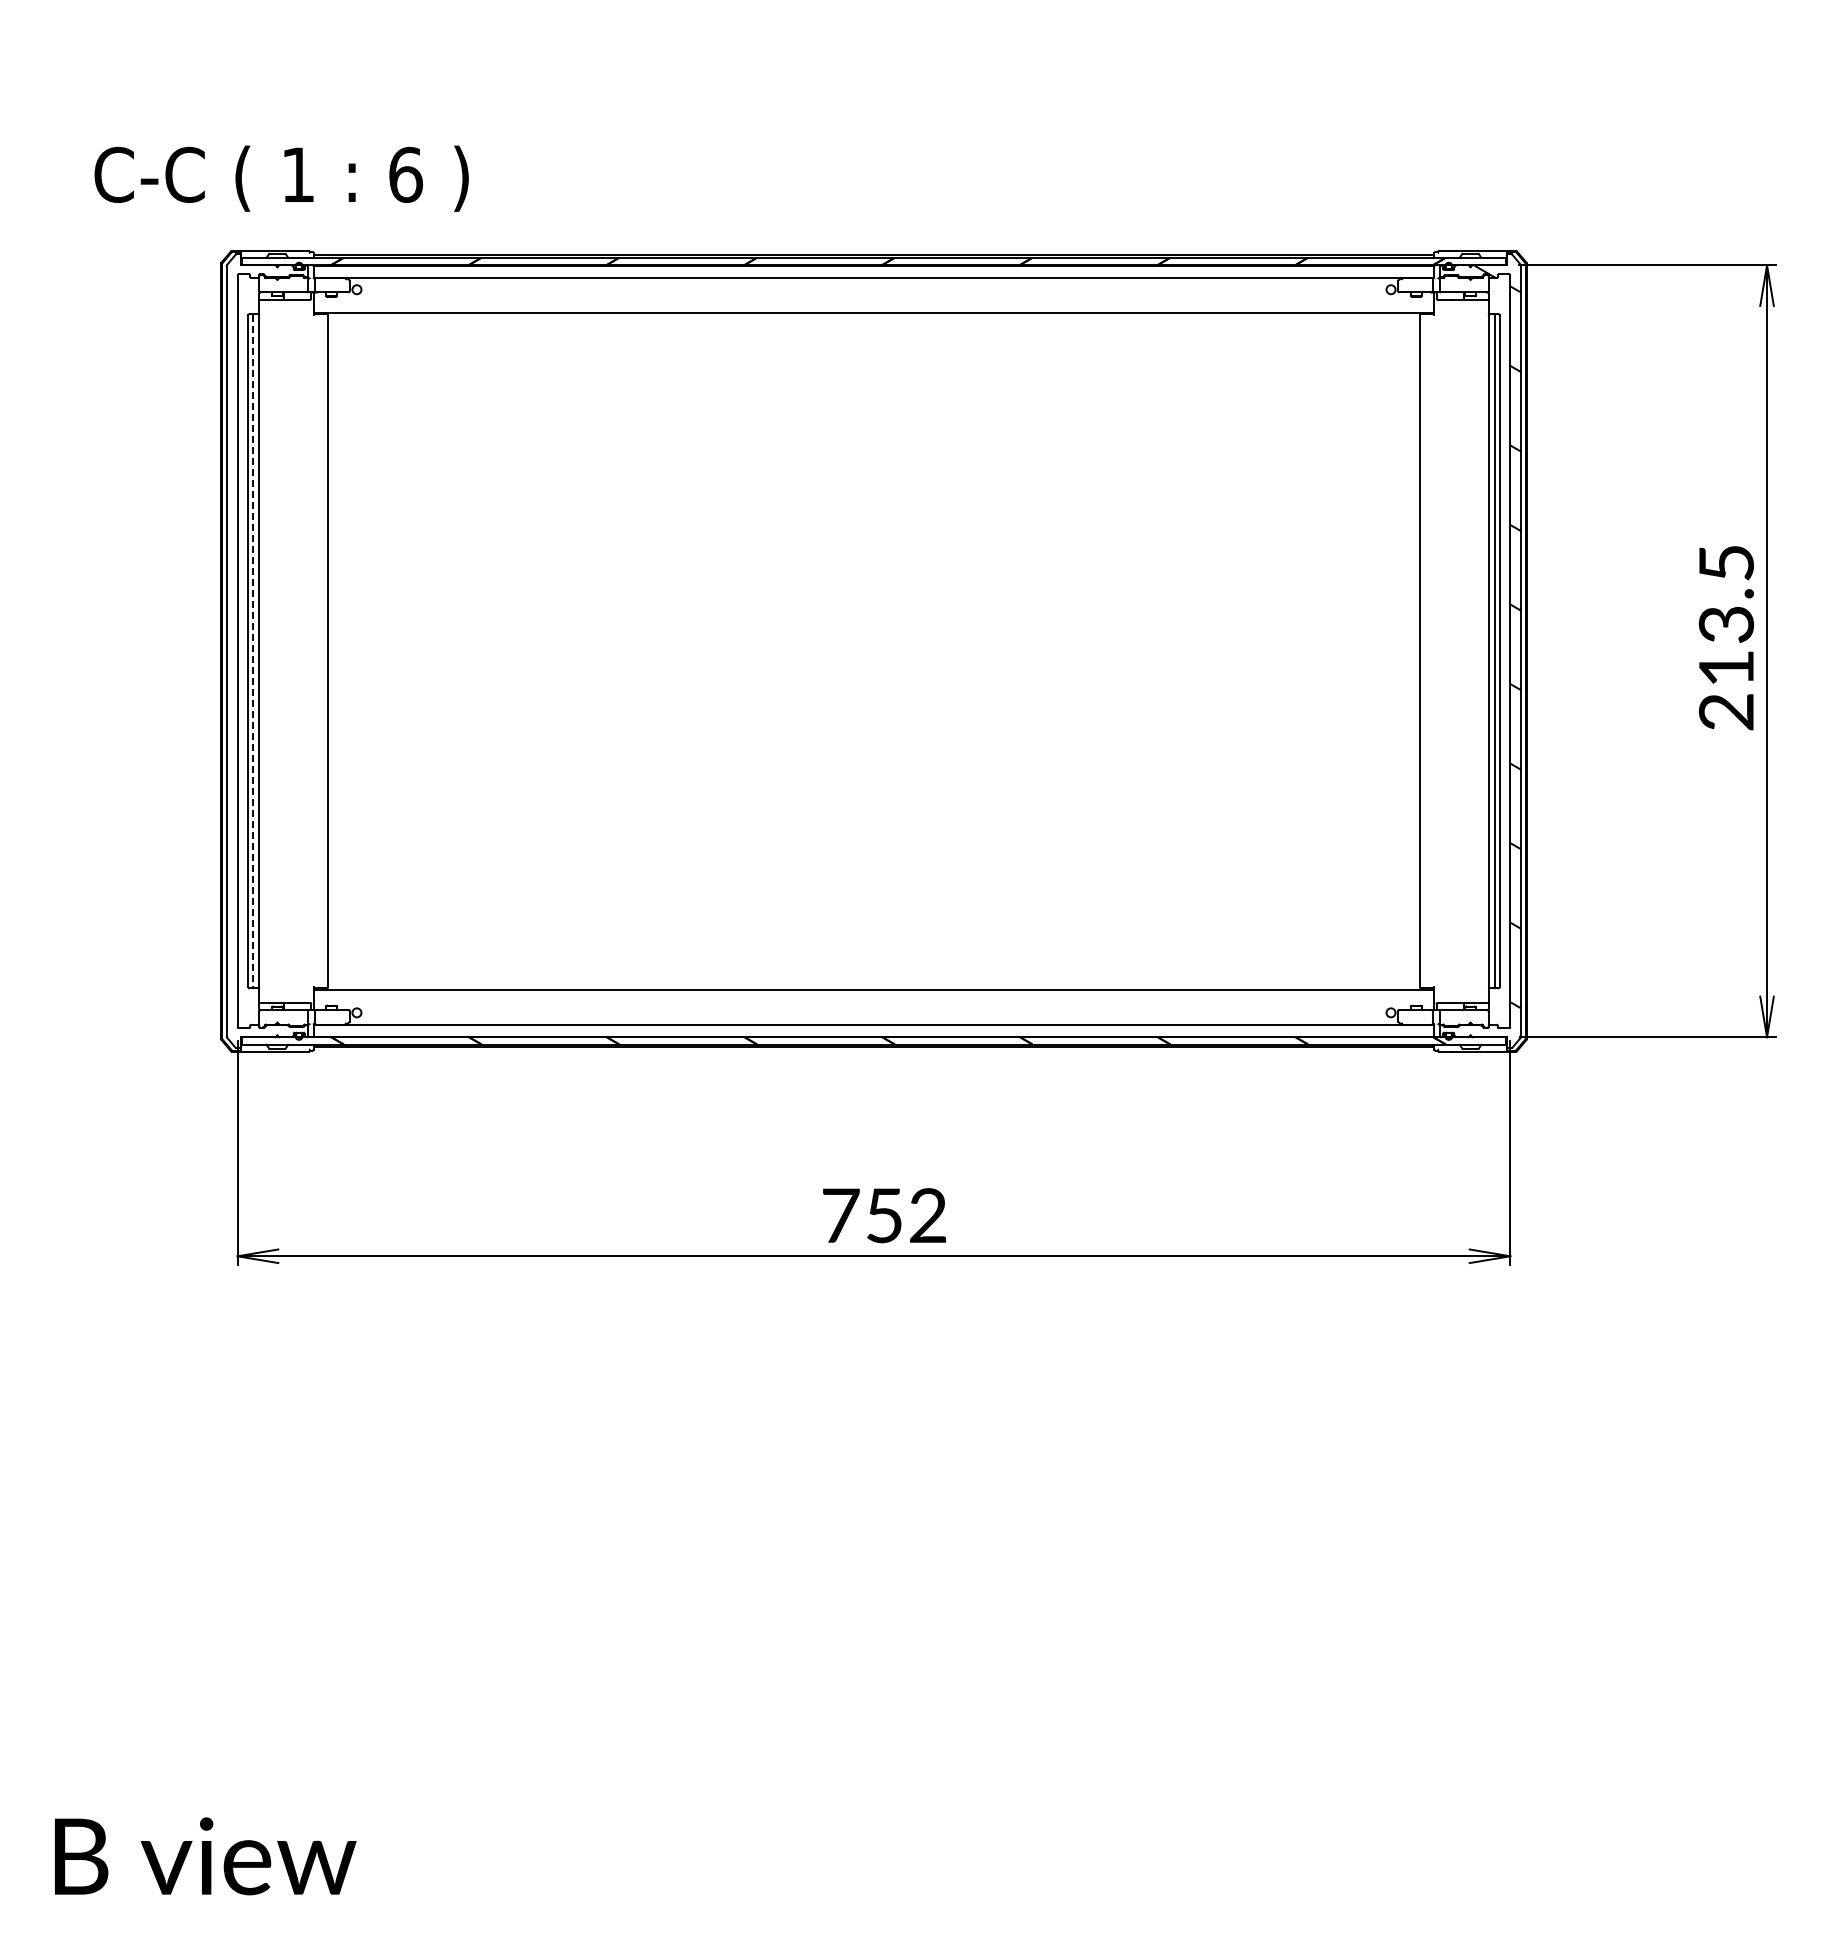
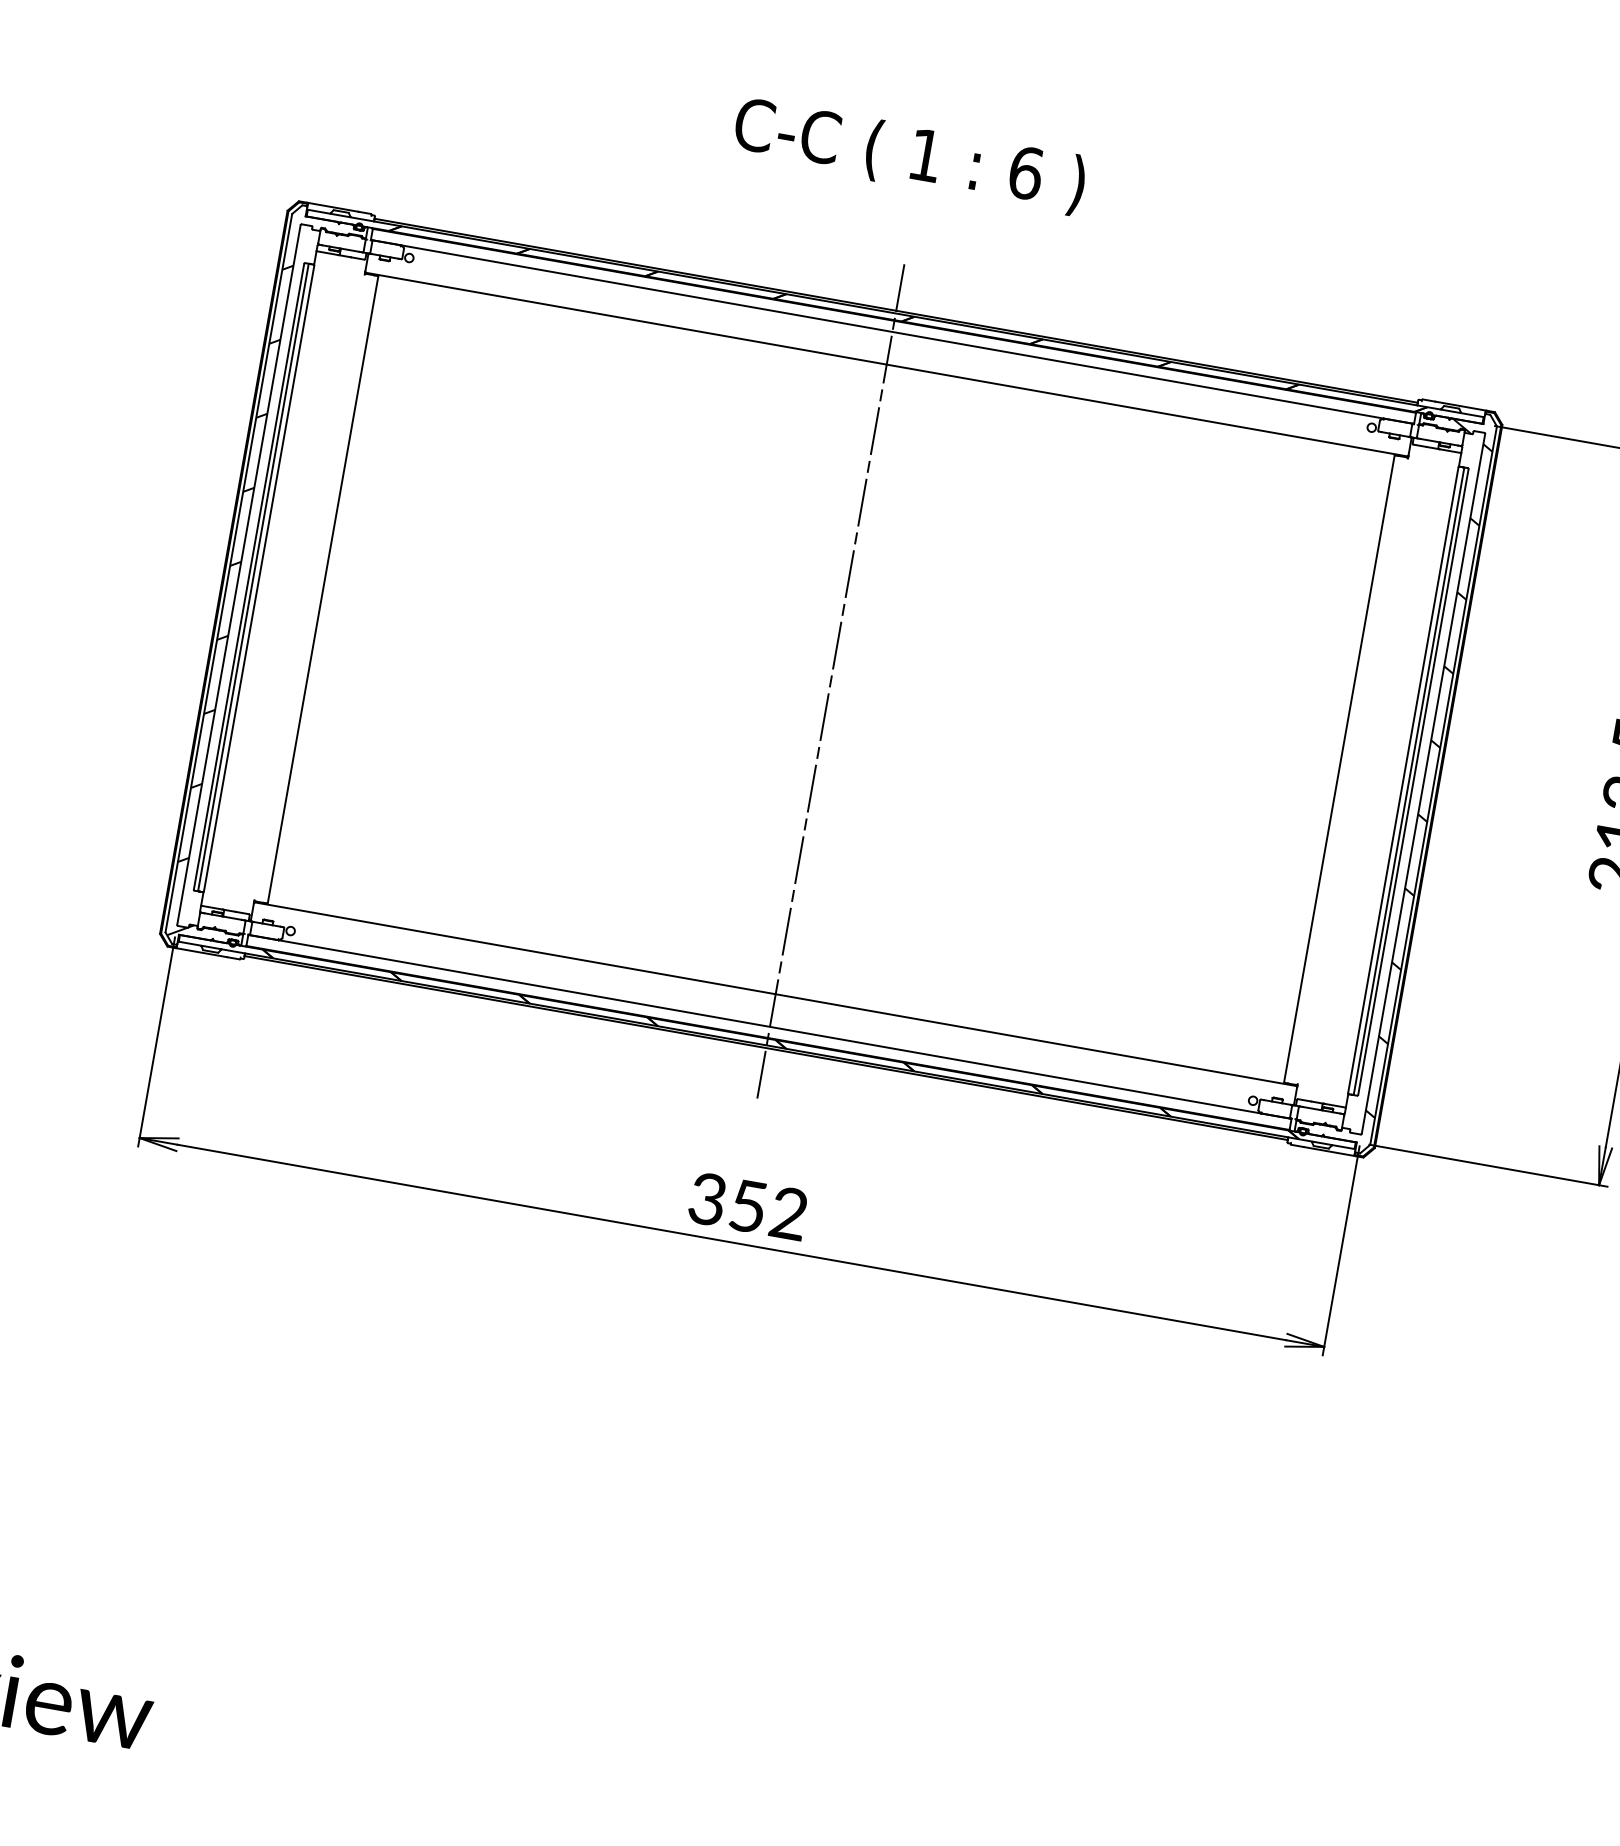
text: (281, 178) -> (909, 156), moved
line: (873, 650) -> (830, 678), added
line: (253, 651) -> (253, 577), dashed -> solid
hatch: (240, 679) -> (236, 601), added
text: (840, 1215) -> (707, 1199), 752 -> 352

